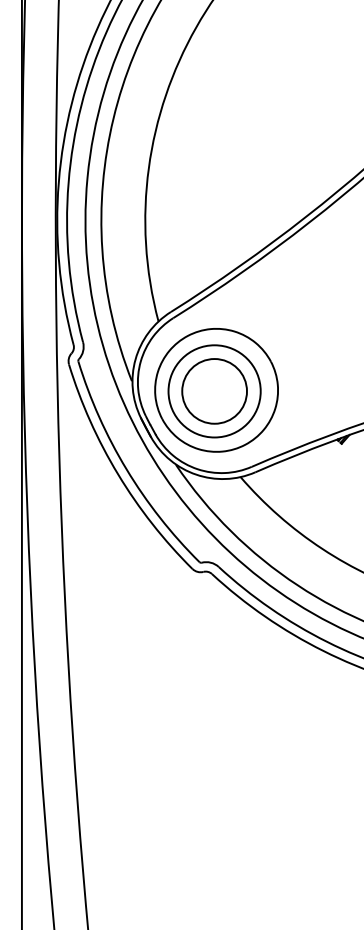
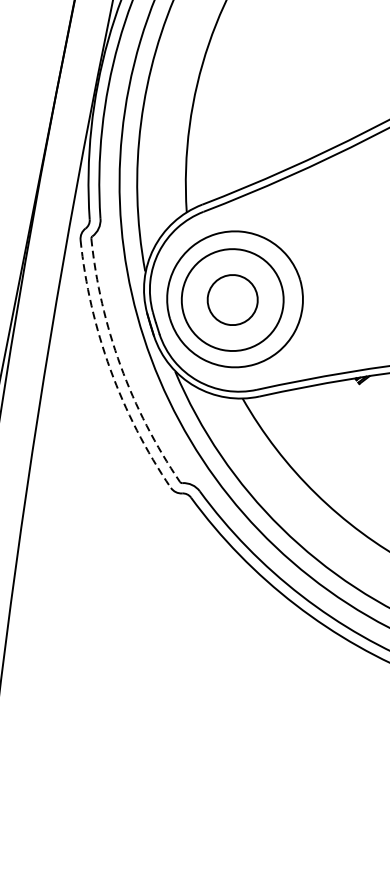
circle: (214, 391) -> (232, 300), size x0.7
arc: (126, 469) -> (120, 366), solid -> dashed
arc: (118, 474) -> (110, 369), solid -> dashed

